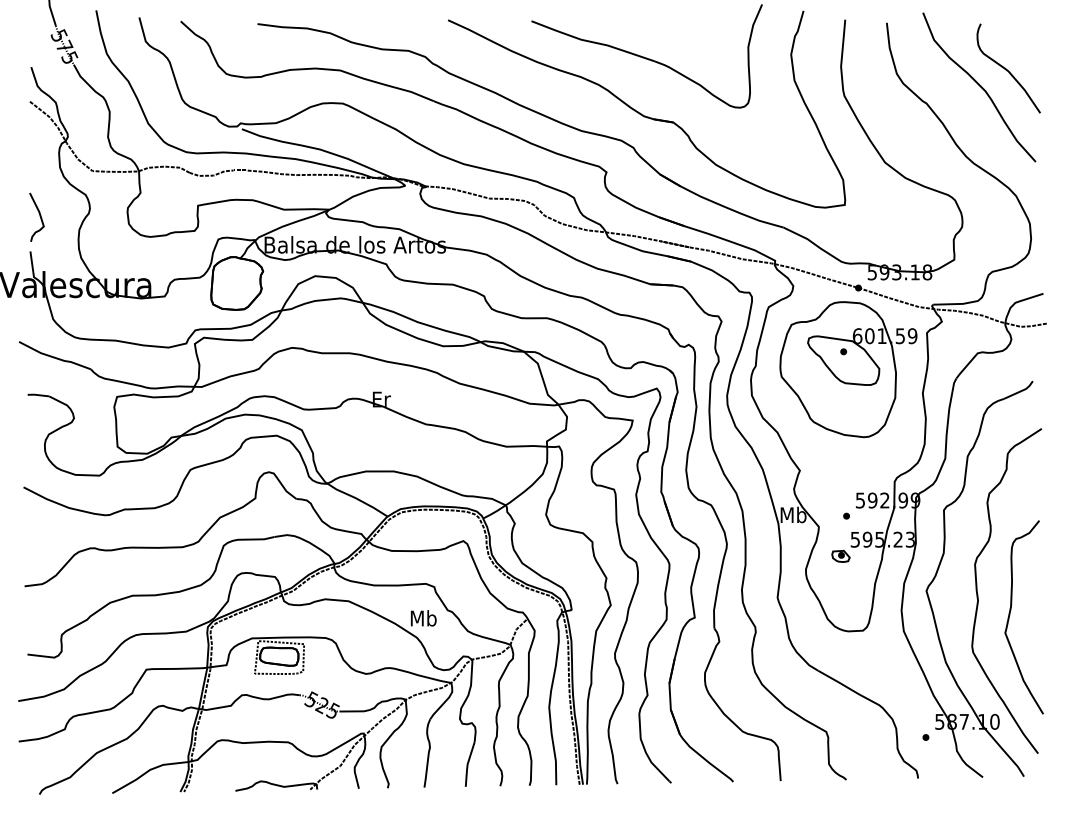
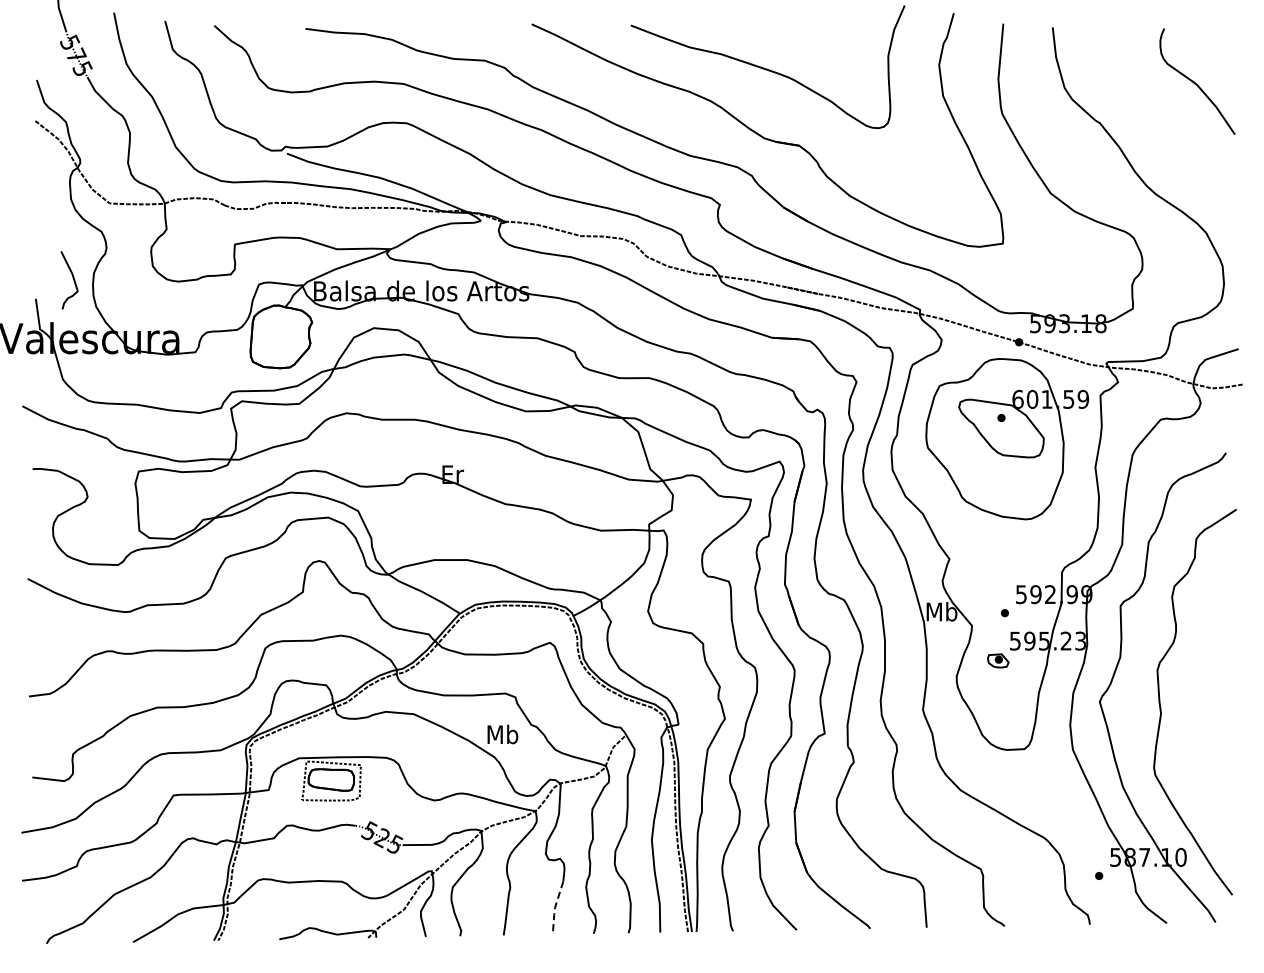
curve: (979, 86) -> (1162, 102), removed
curve: (39, 215) -> (72, 278), moved
curve: (1010, 614) -> (1199, 730), removed
line: (468, 764) -> (555, 907), solid -> dashed

